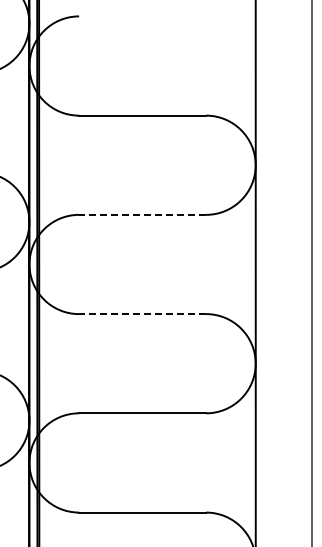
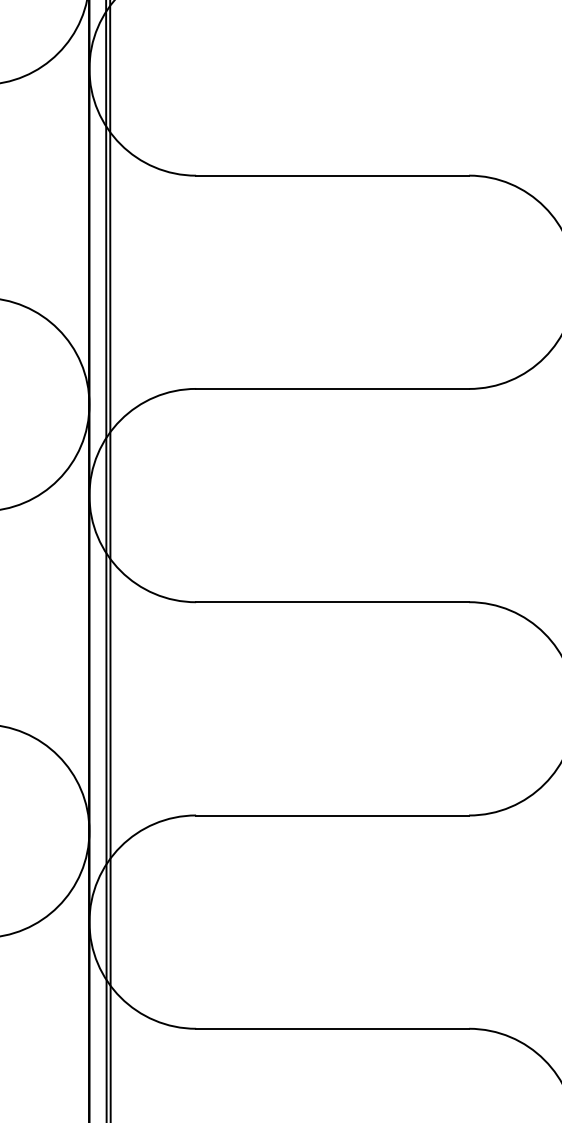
line: (142, 214) -> (332, 388), dashed -> solid
line: (142, 314) -> (332, 603), dashed -> solid

